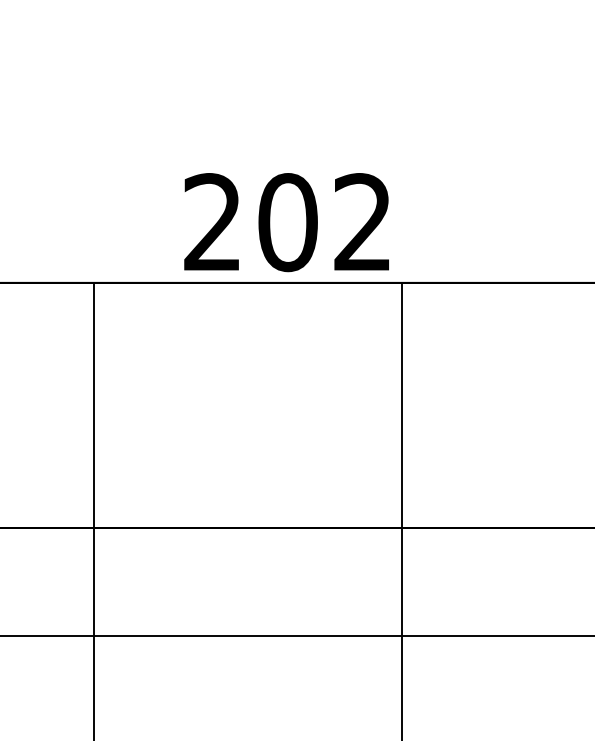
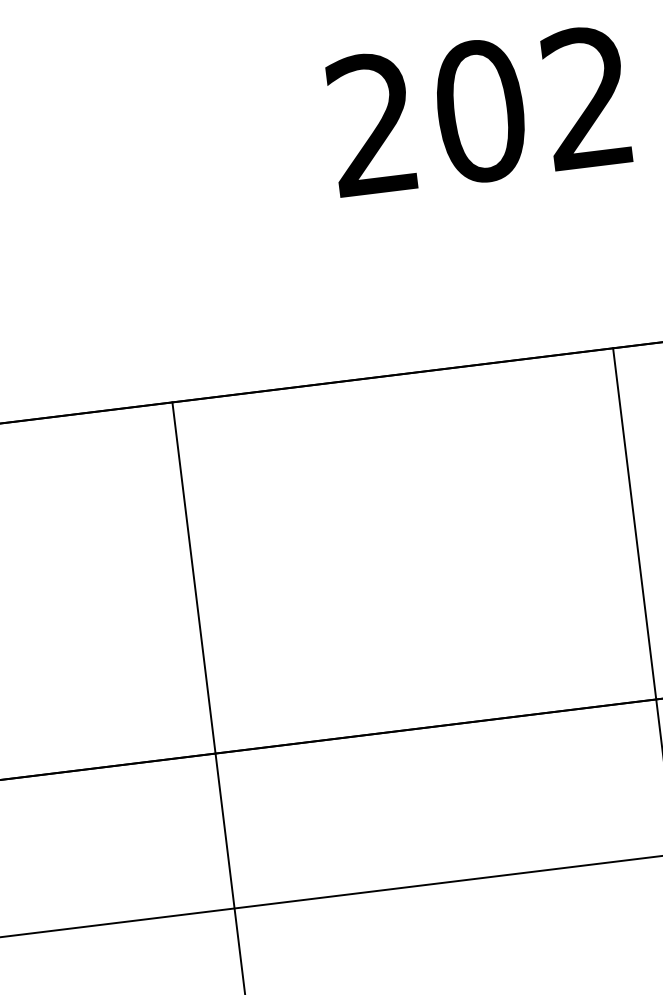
text: (286, 222) -> (478, 111), moved

